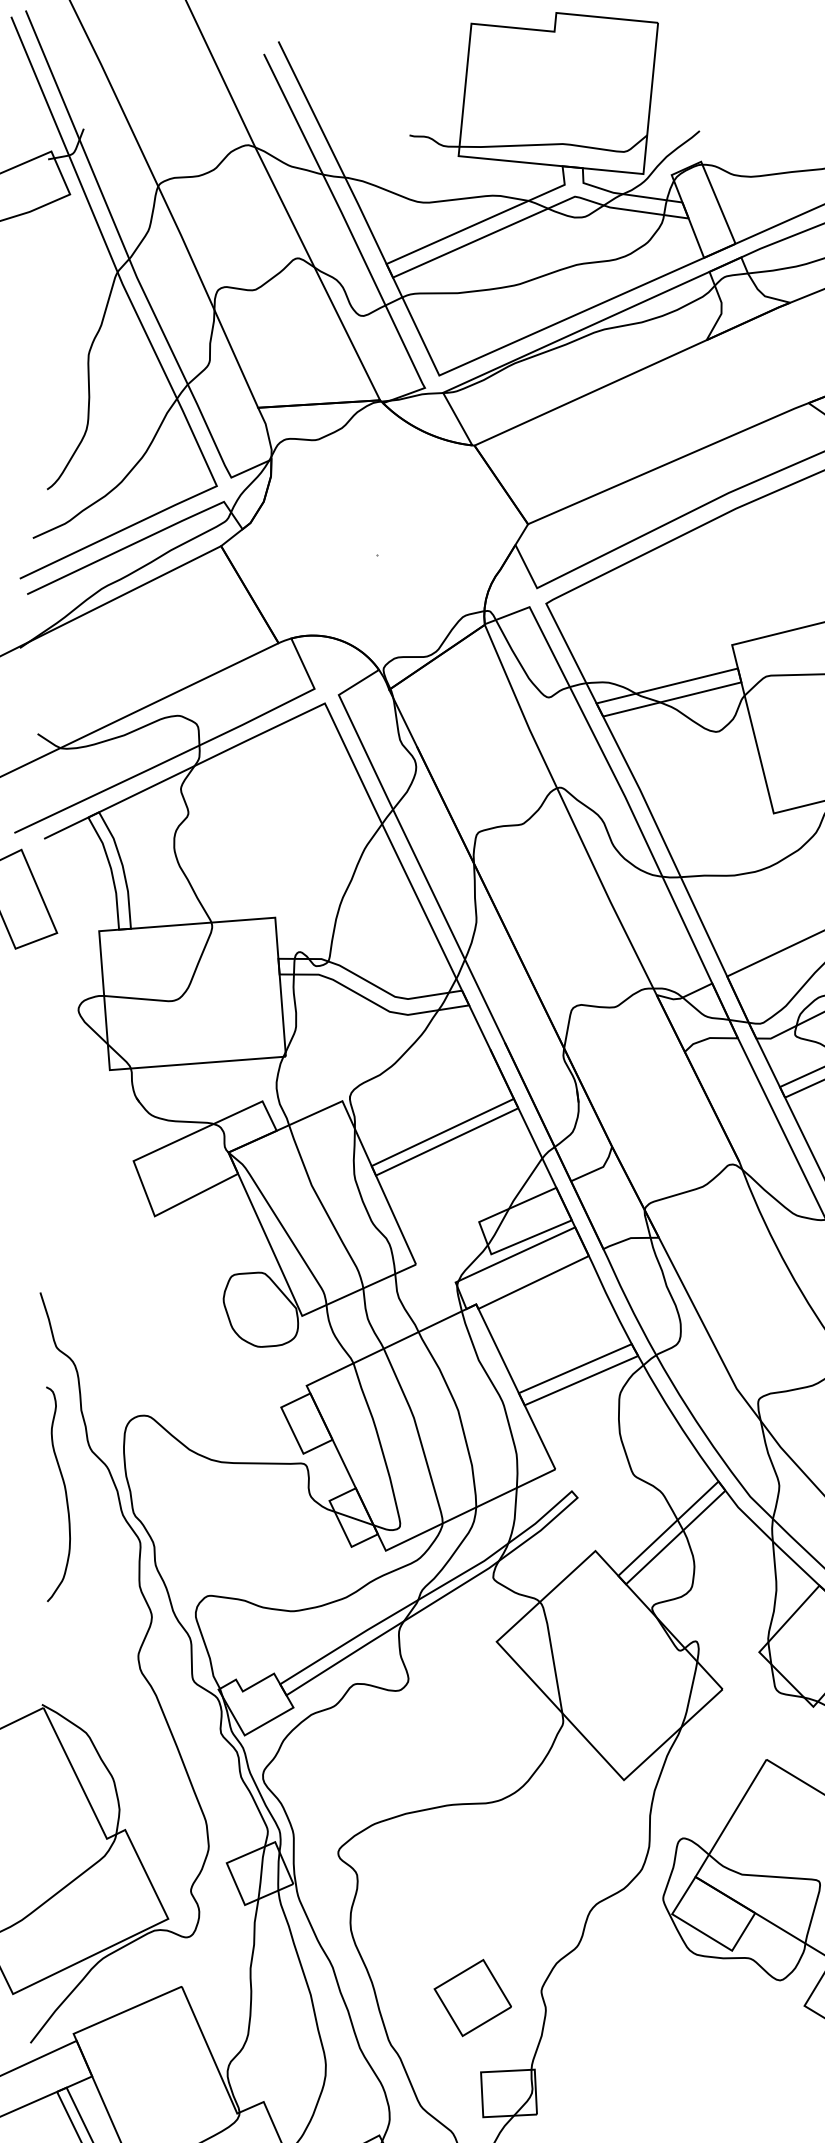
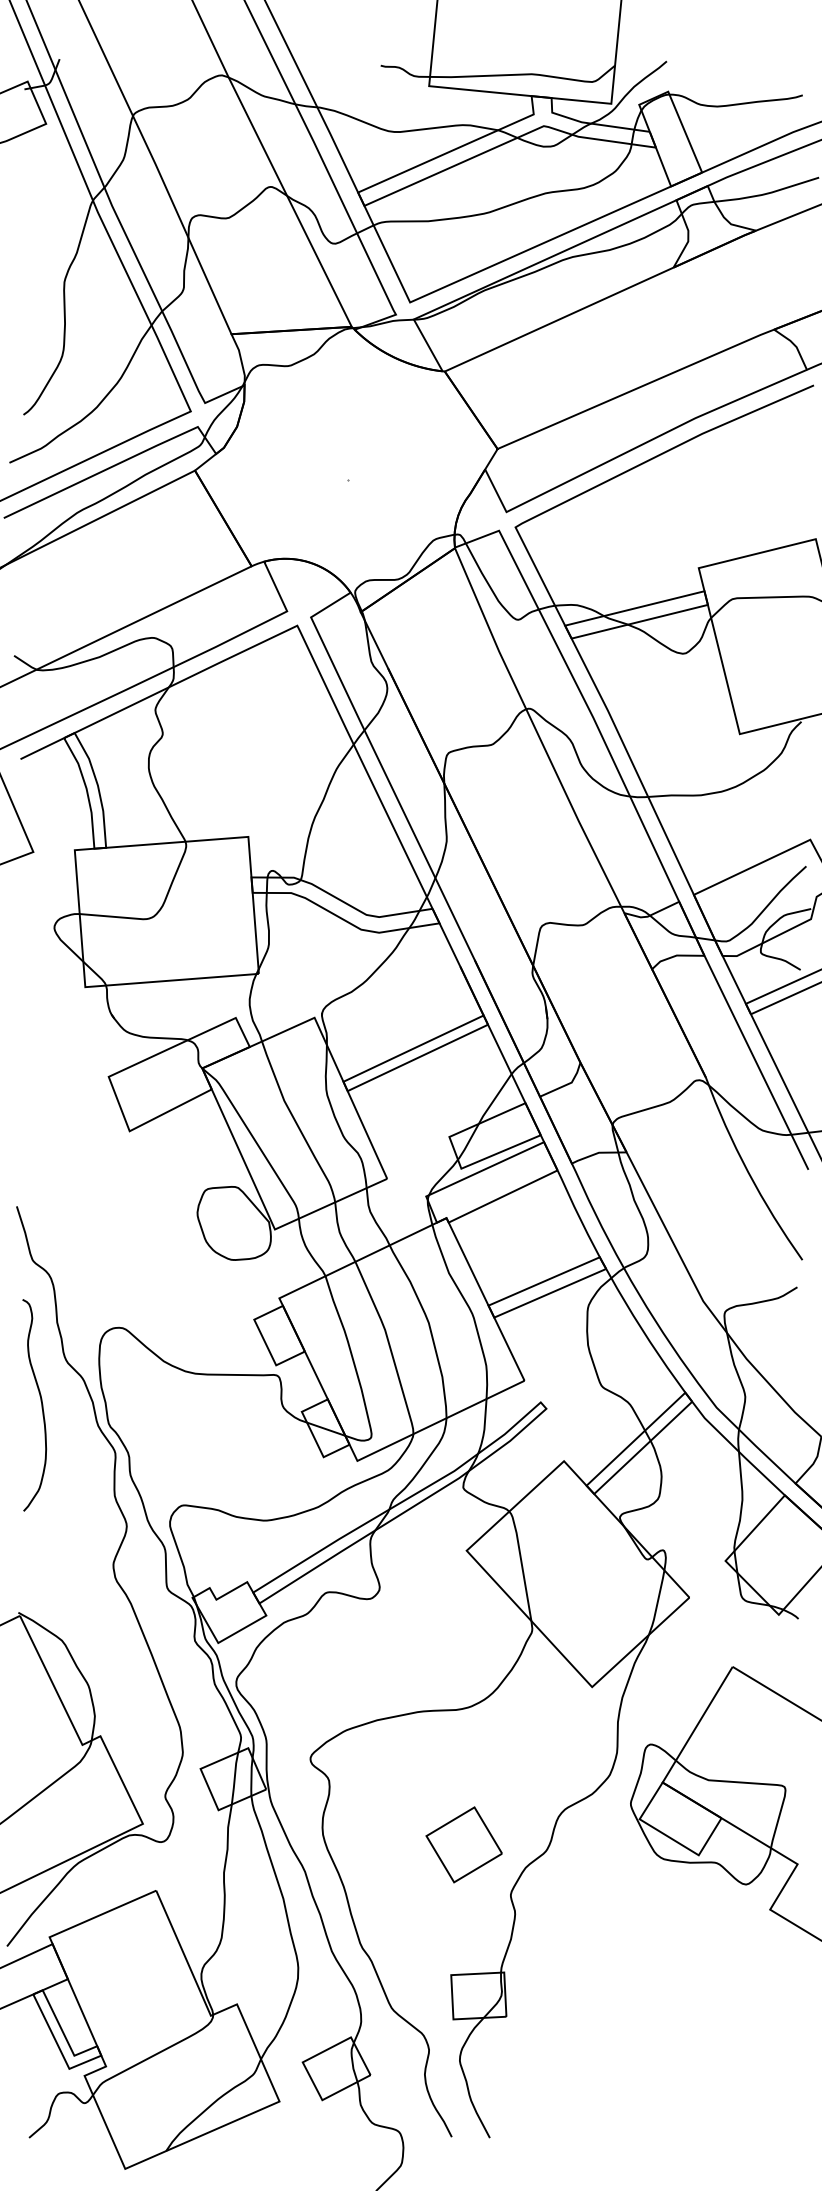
part: (472, 1997) -> (463, 1844), moved

